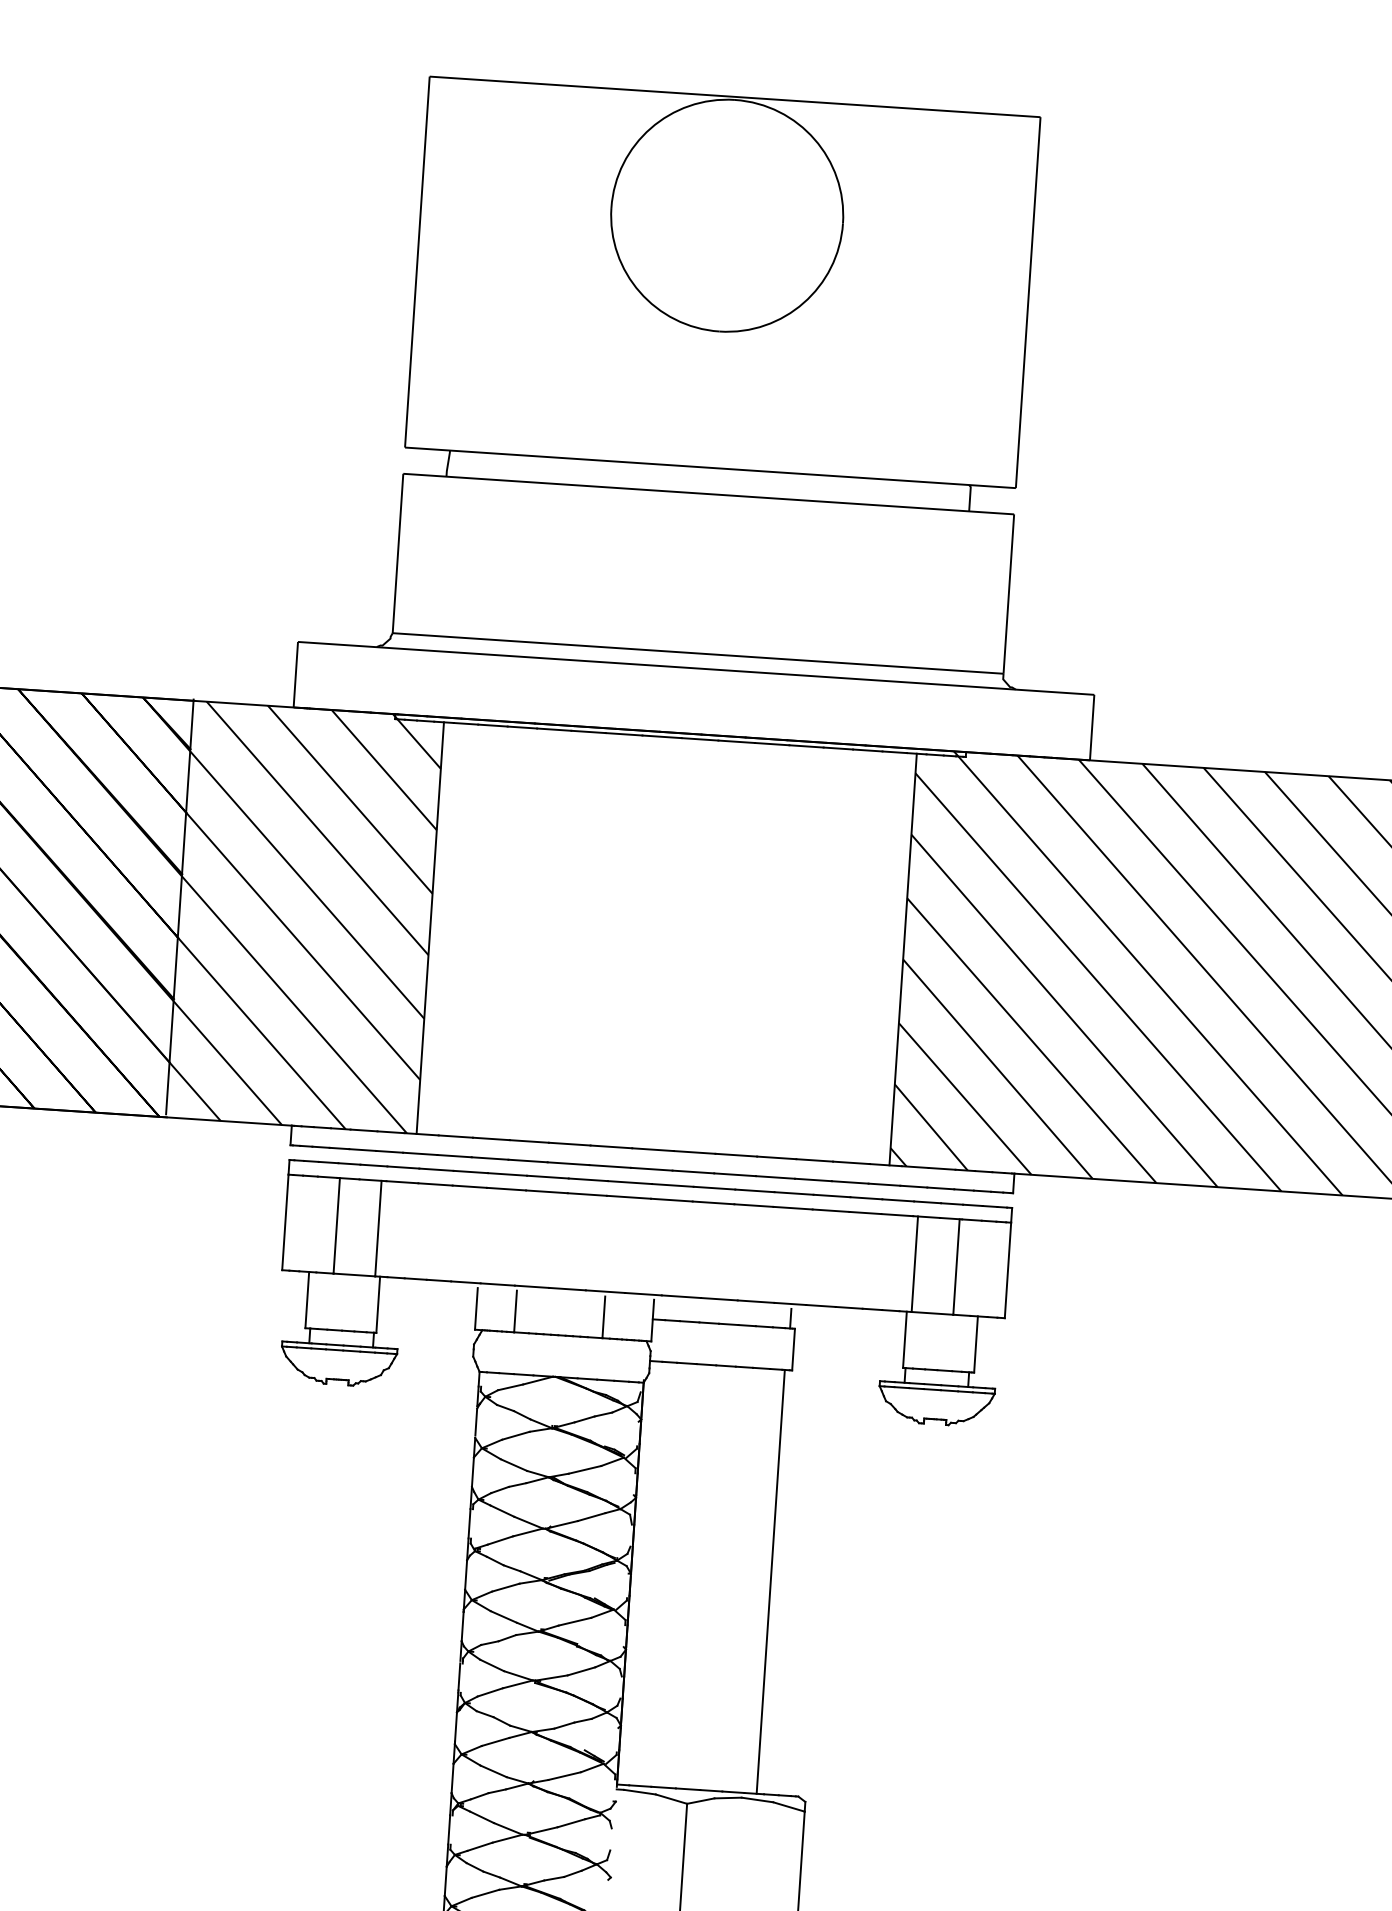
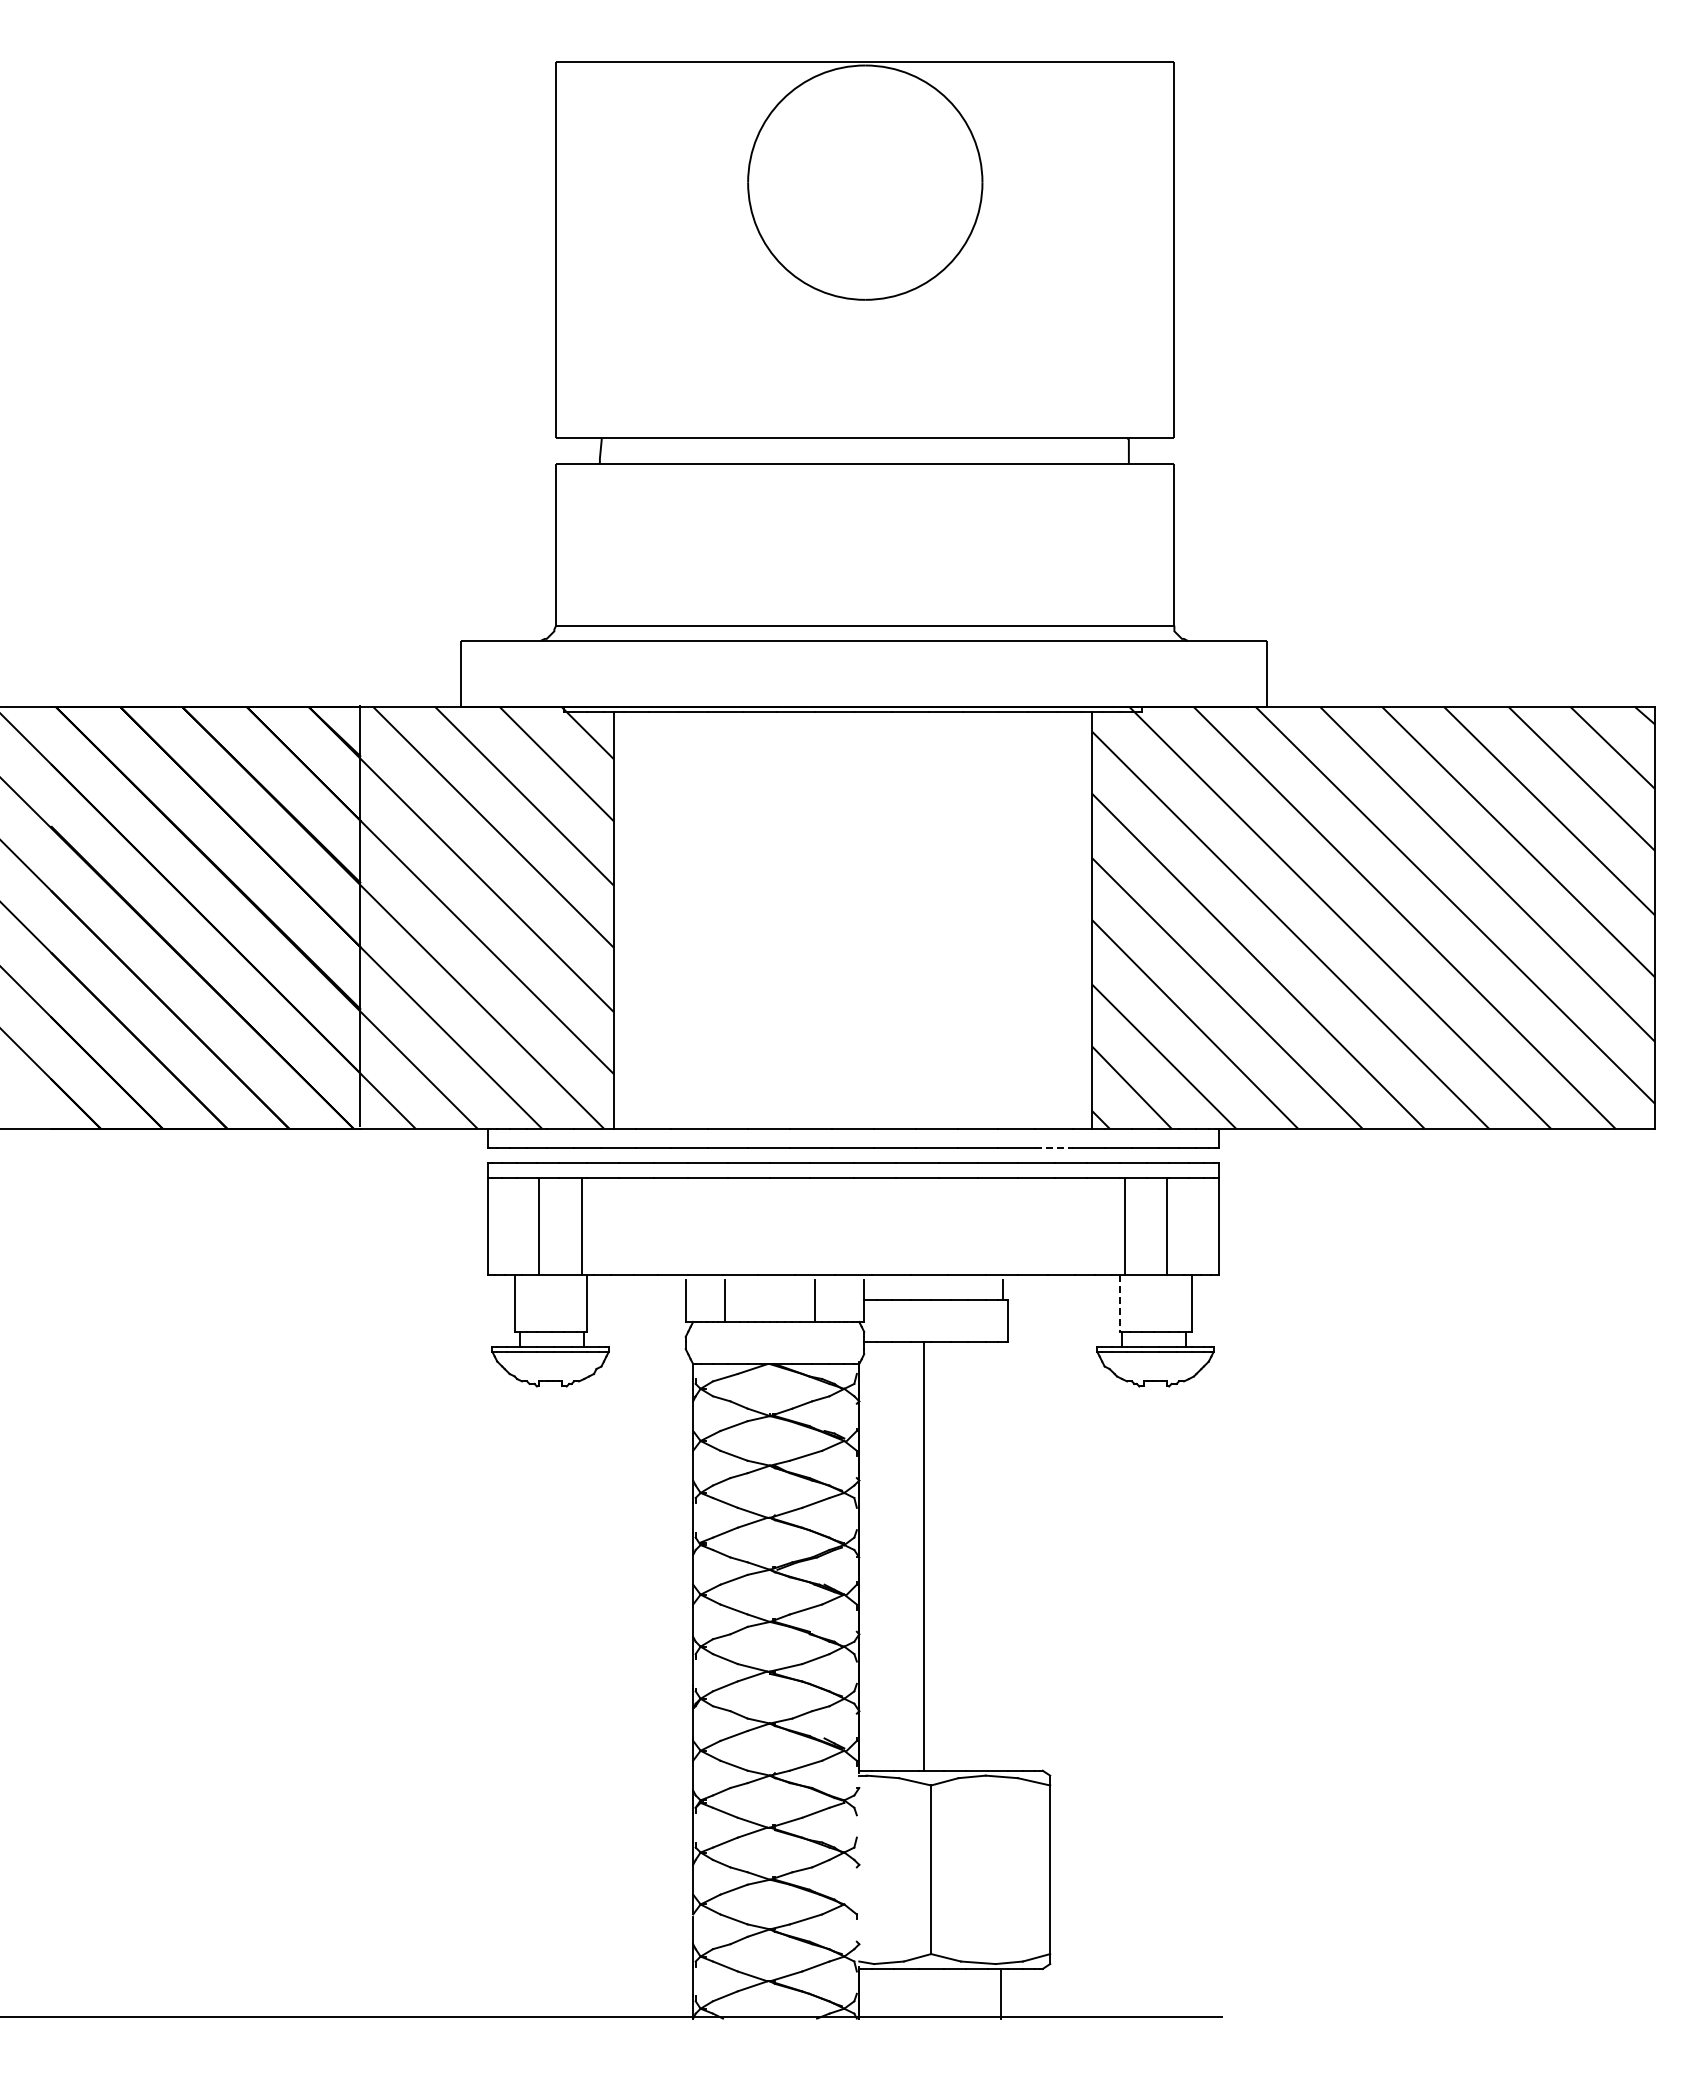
line: (849, 1182) -> (1053, 1148), solid -> dashed
line: (904, 1339) -> (1119, 1303), solid -> dashed
line: (770, 1581) -> (923, 1555), moved

